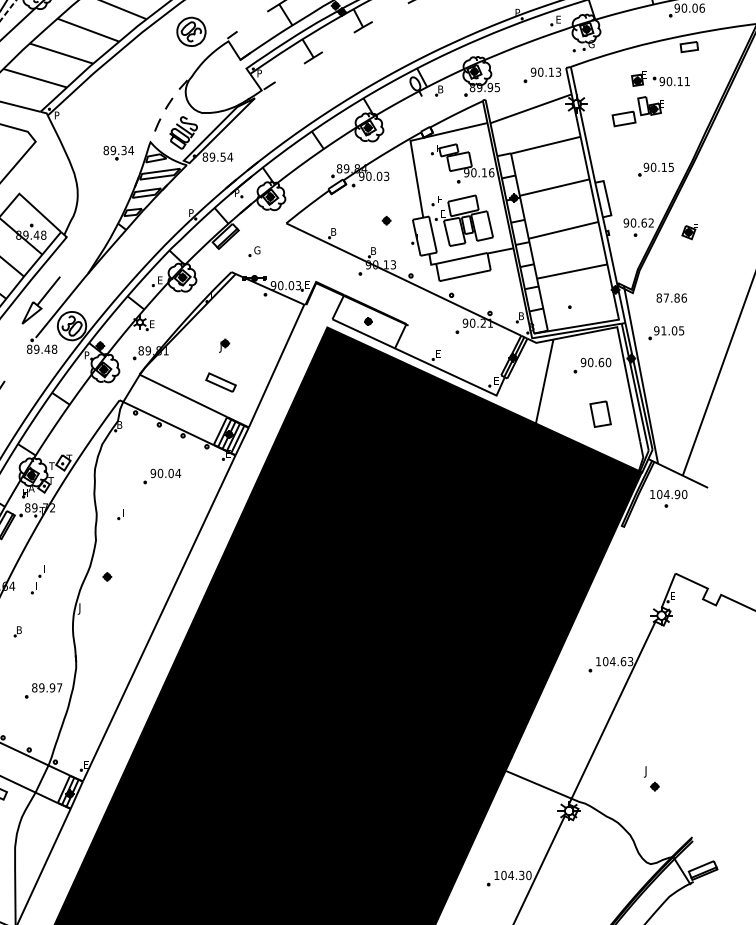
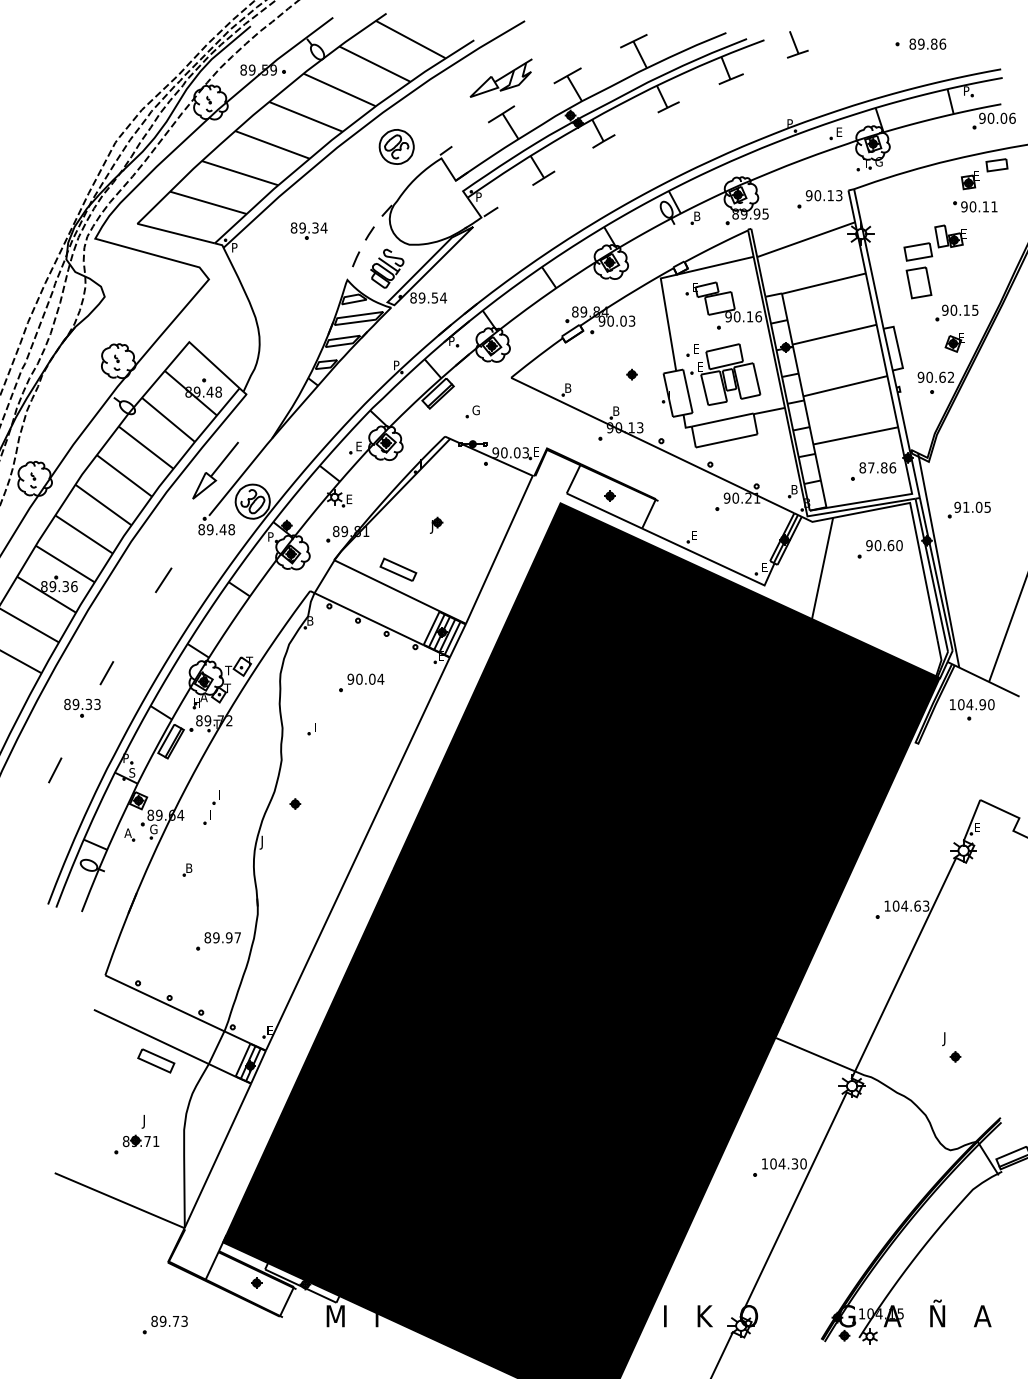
part: (639, 78) -> (970, 180), moved
part: (118, 152) -> (308, 230), moved
part: (689, 231) -> (954, 342), moved
text: (671, 297) -> (877, 467), moved
part: (221, 382) -> (398, 569), moved
part: (600, 413) -> (918, 282), moved

